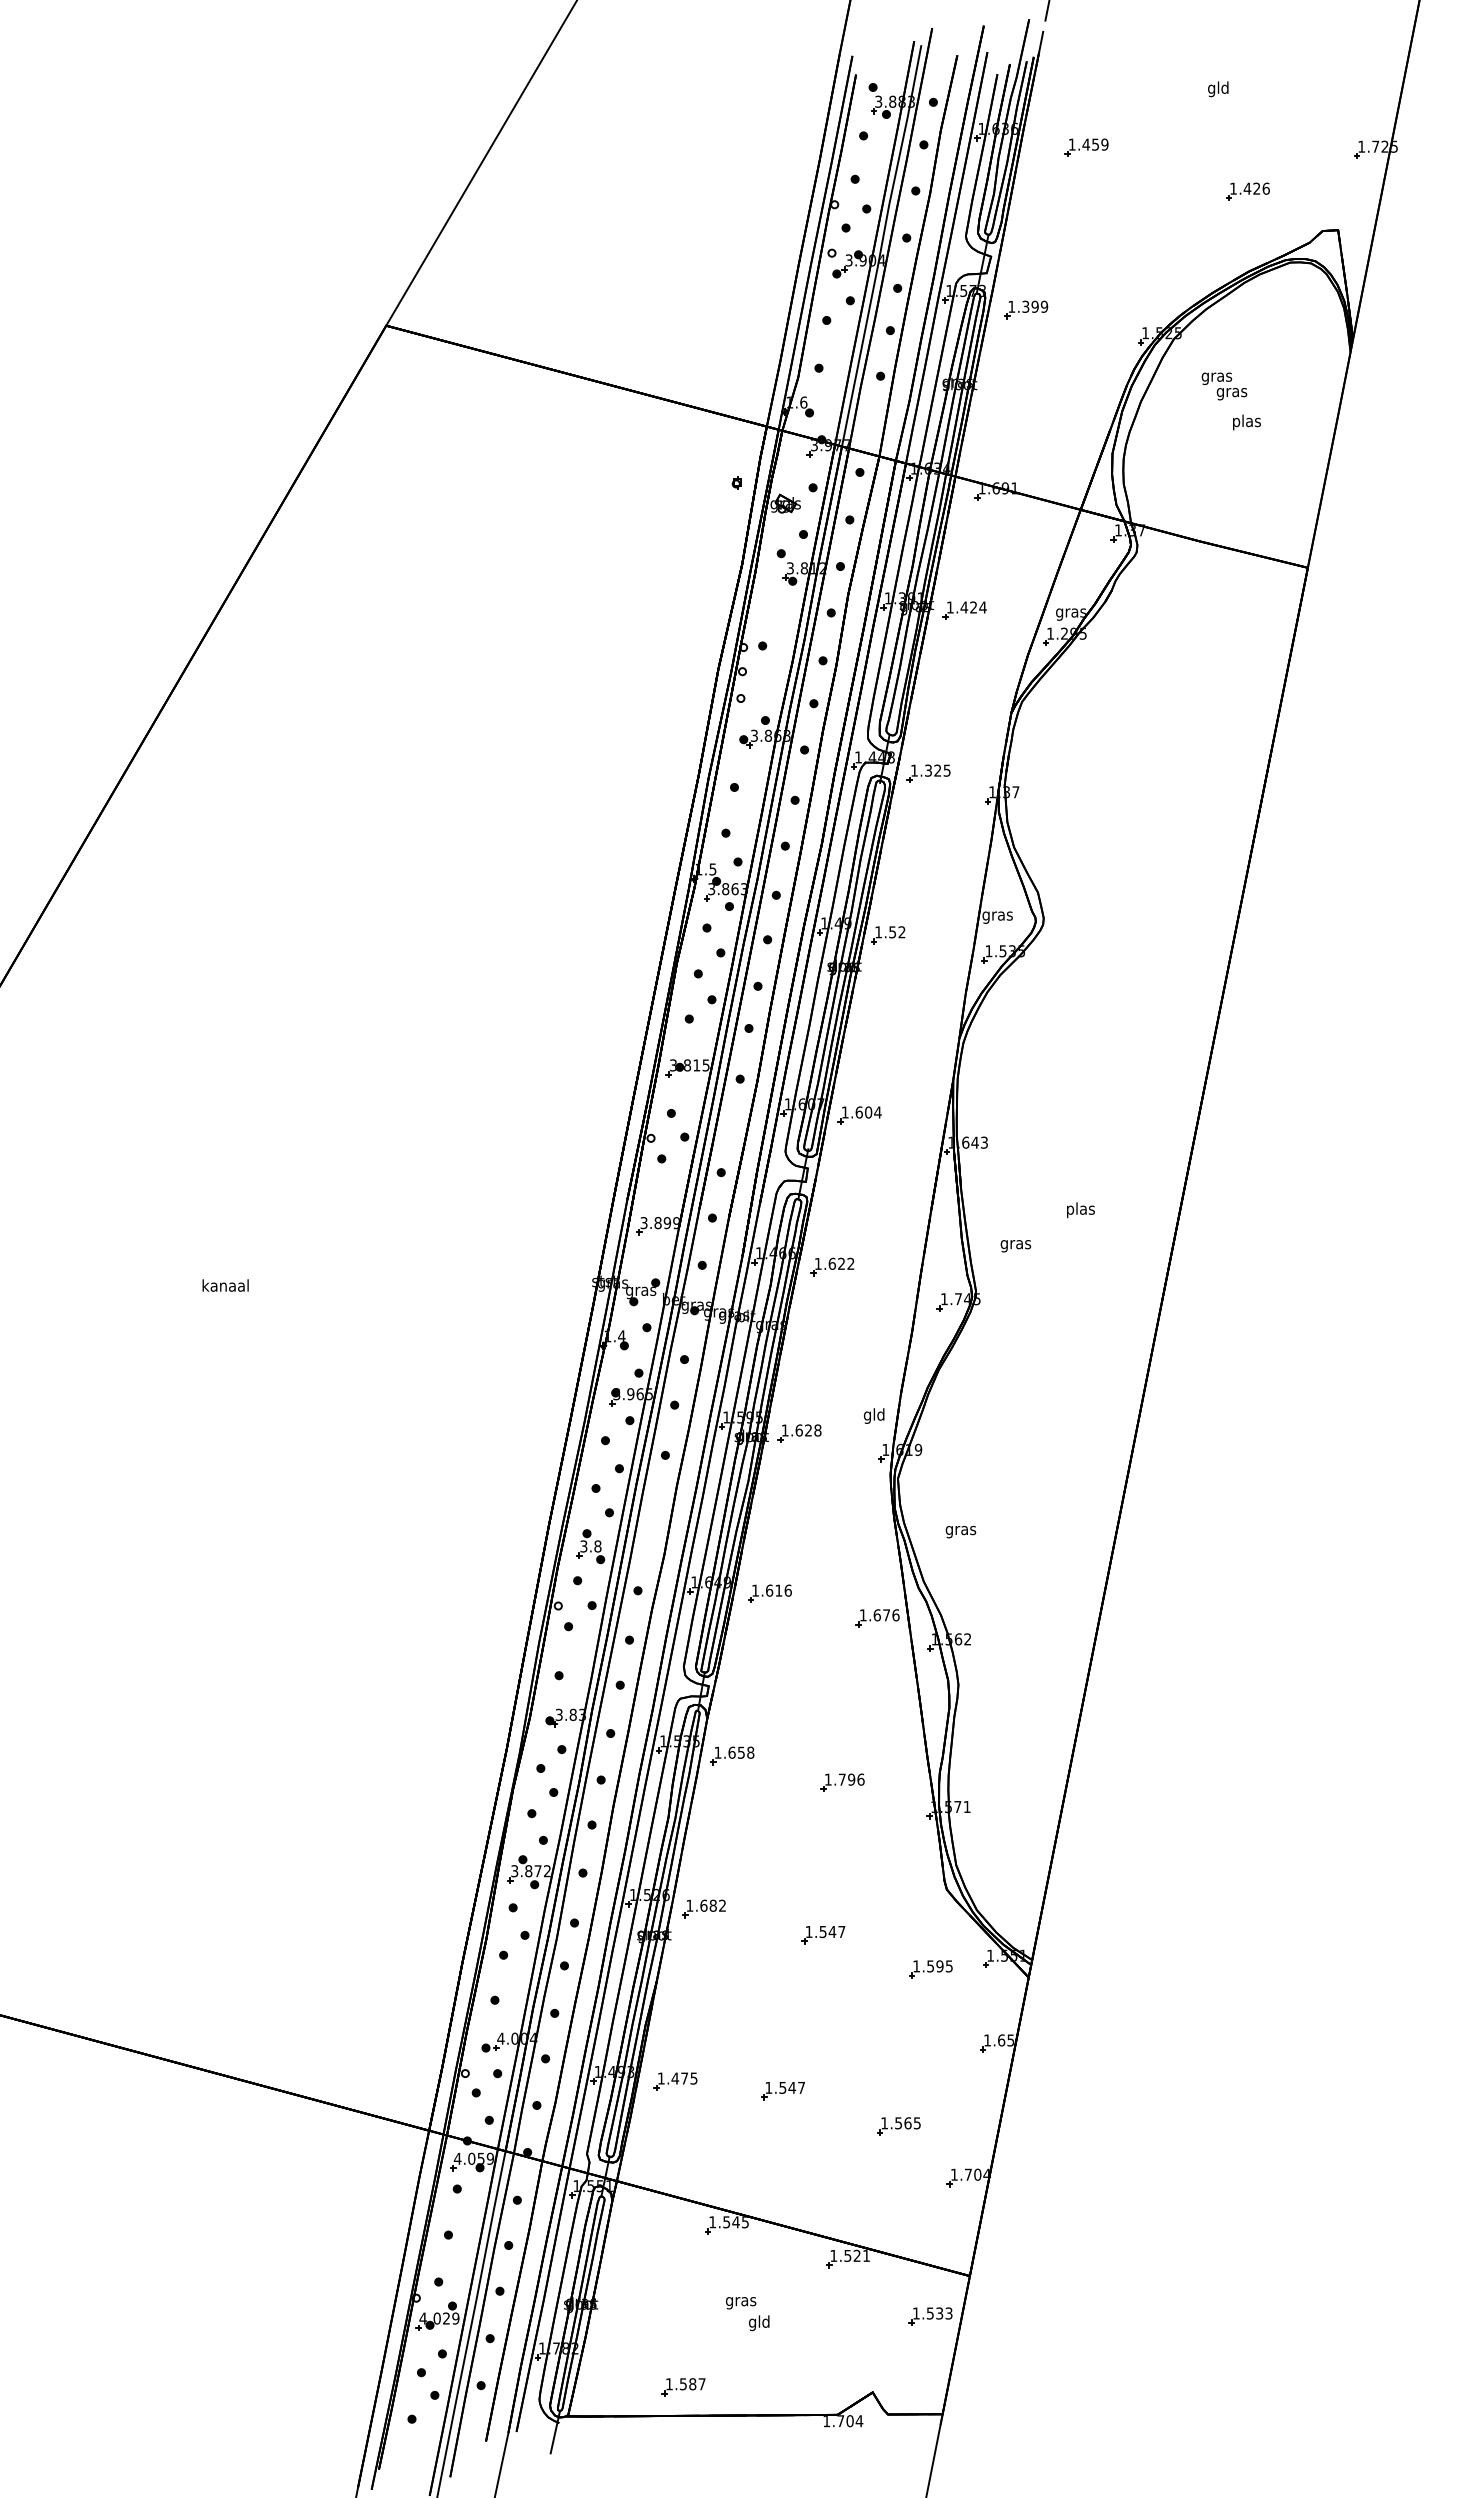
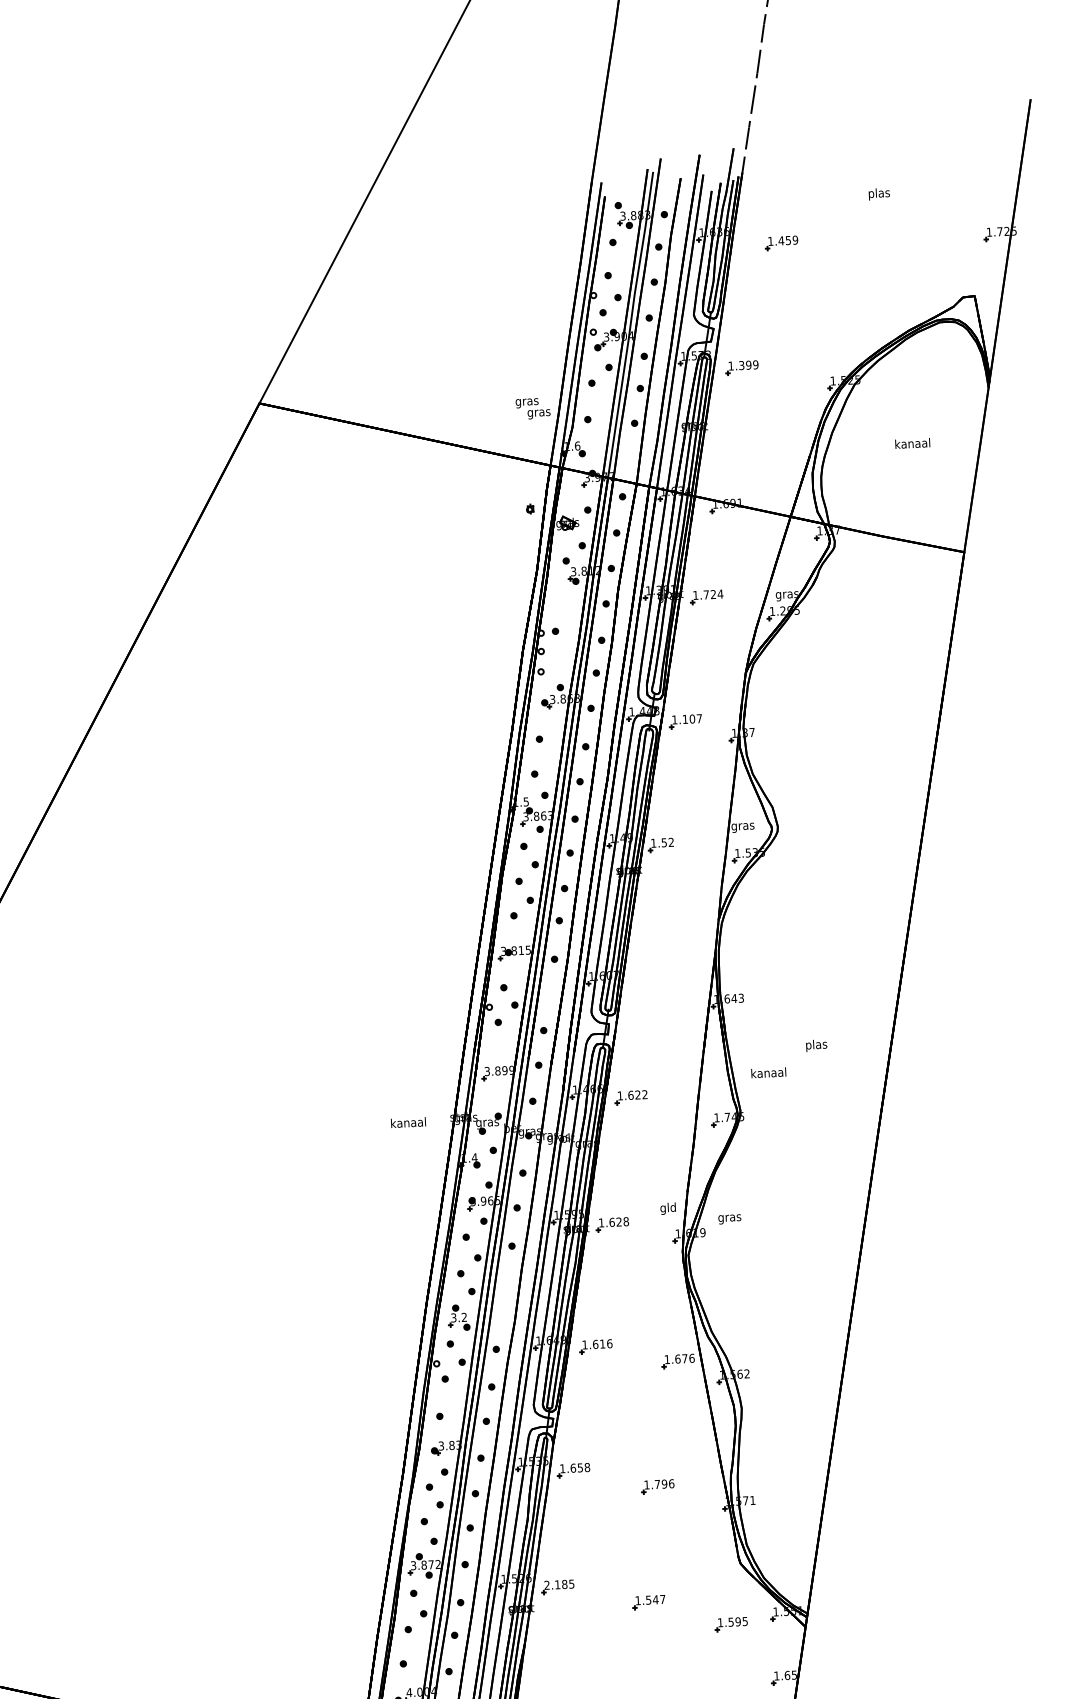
text: (1218, 89) -> (879, 194), gld -> plas
part: (1247, 191) -> (904, 270), removed
text: (1224, 386) -> (533, 408), moved
text: (1246, 422) -> (912, 444), plas -> kanaal
text: (964, 607) -> (706, 594), 1.424 -> 1.724
text: (937, 770) -> (692, 718), 1.325 -> 1.107
part: (859, 1115) -> (646, 982), removed
text: (1015, 1244) -> (768, 1073), gras -> kanaal
text: (225, 1285) -> (408, 1122), moved
text: (960, 1532) -> (729, 1219), moved
text: (597, 1546) -> (464, 1317), 3.8 -> 3.2
text: (705, 1905) -> (558, 1584), 1.682 -> 2.185

